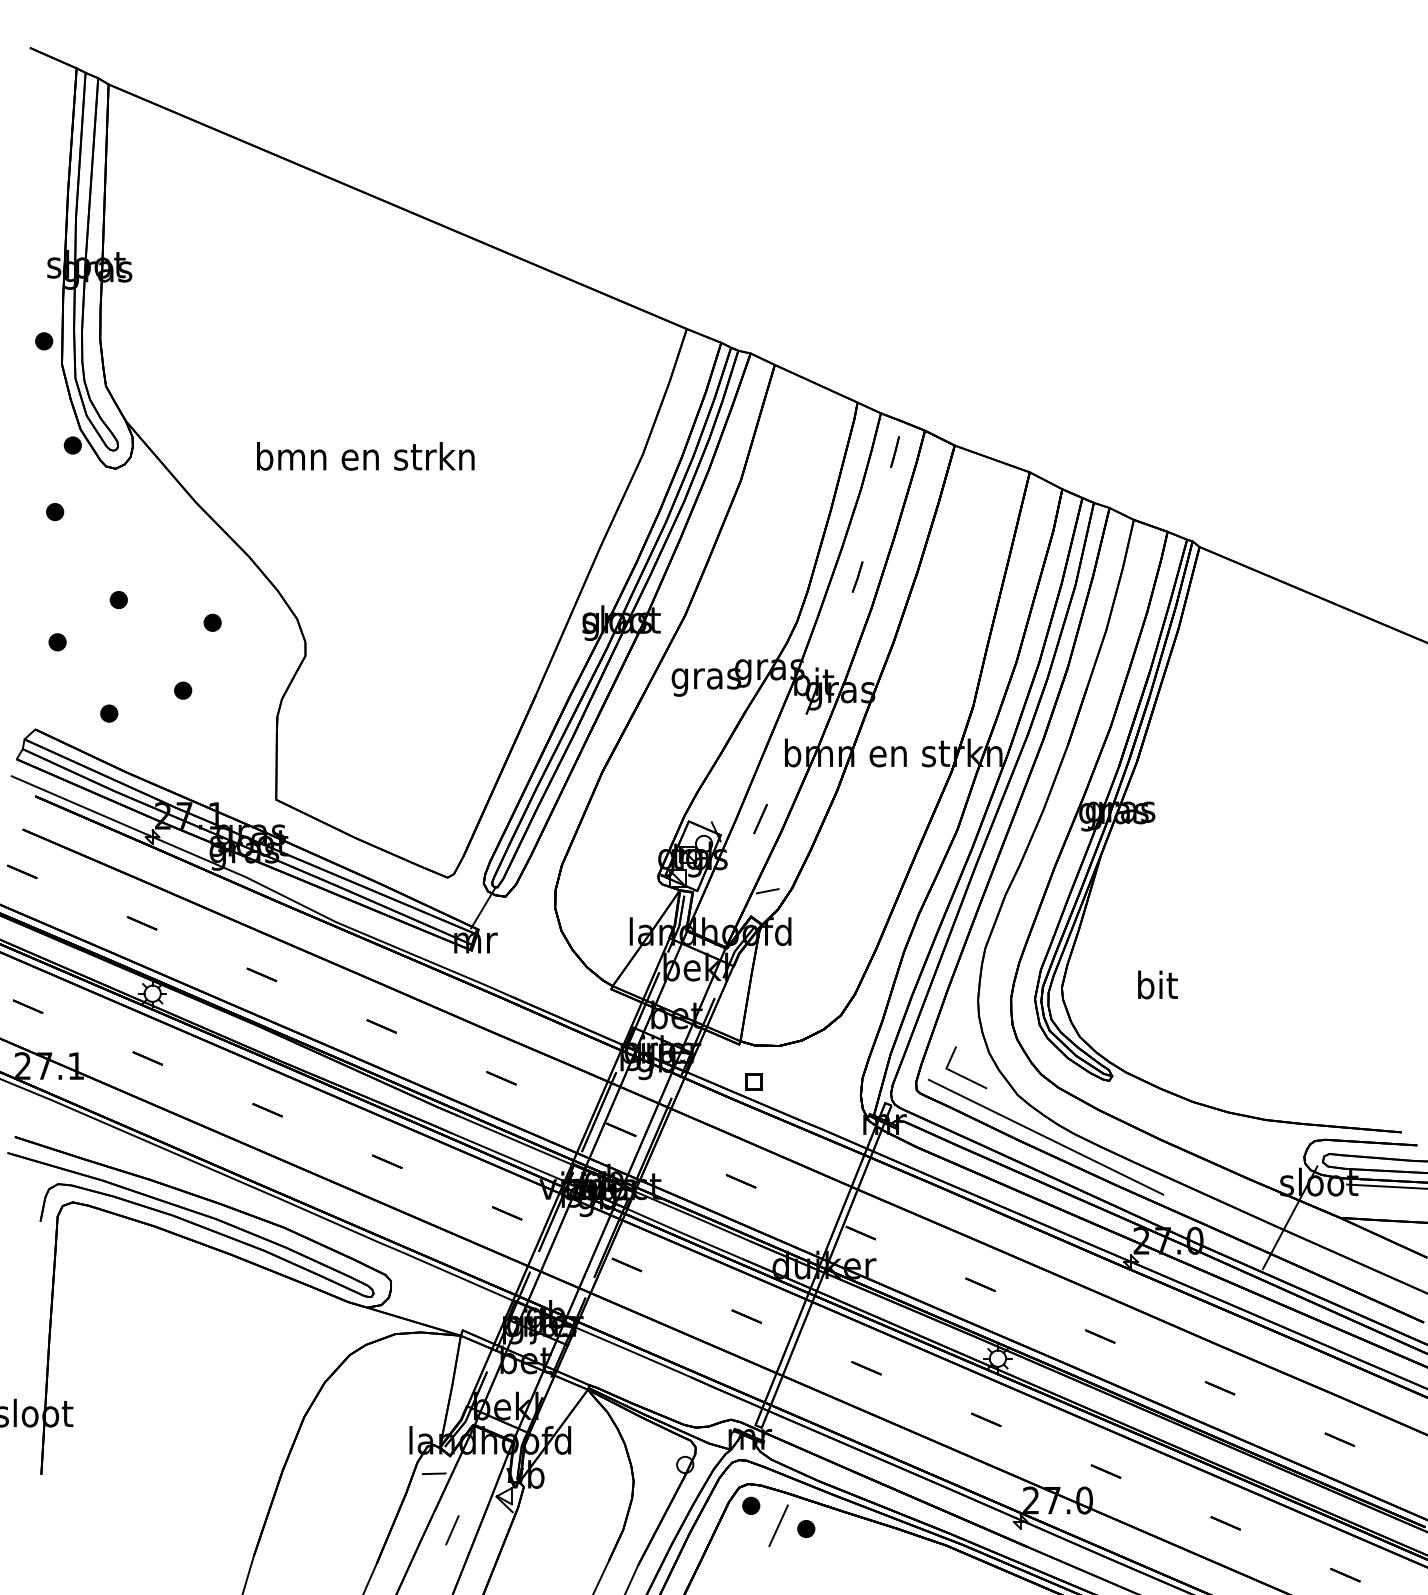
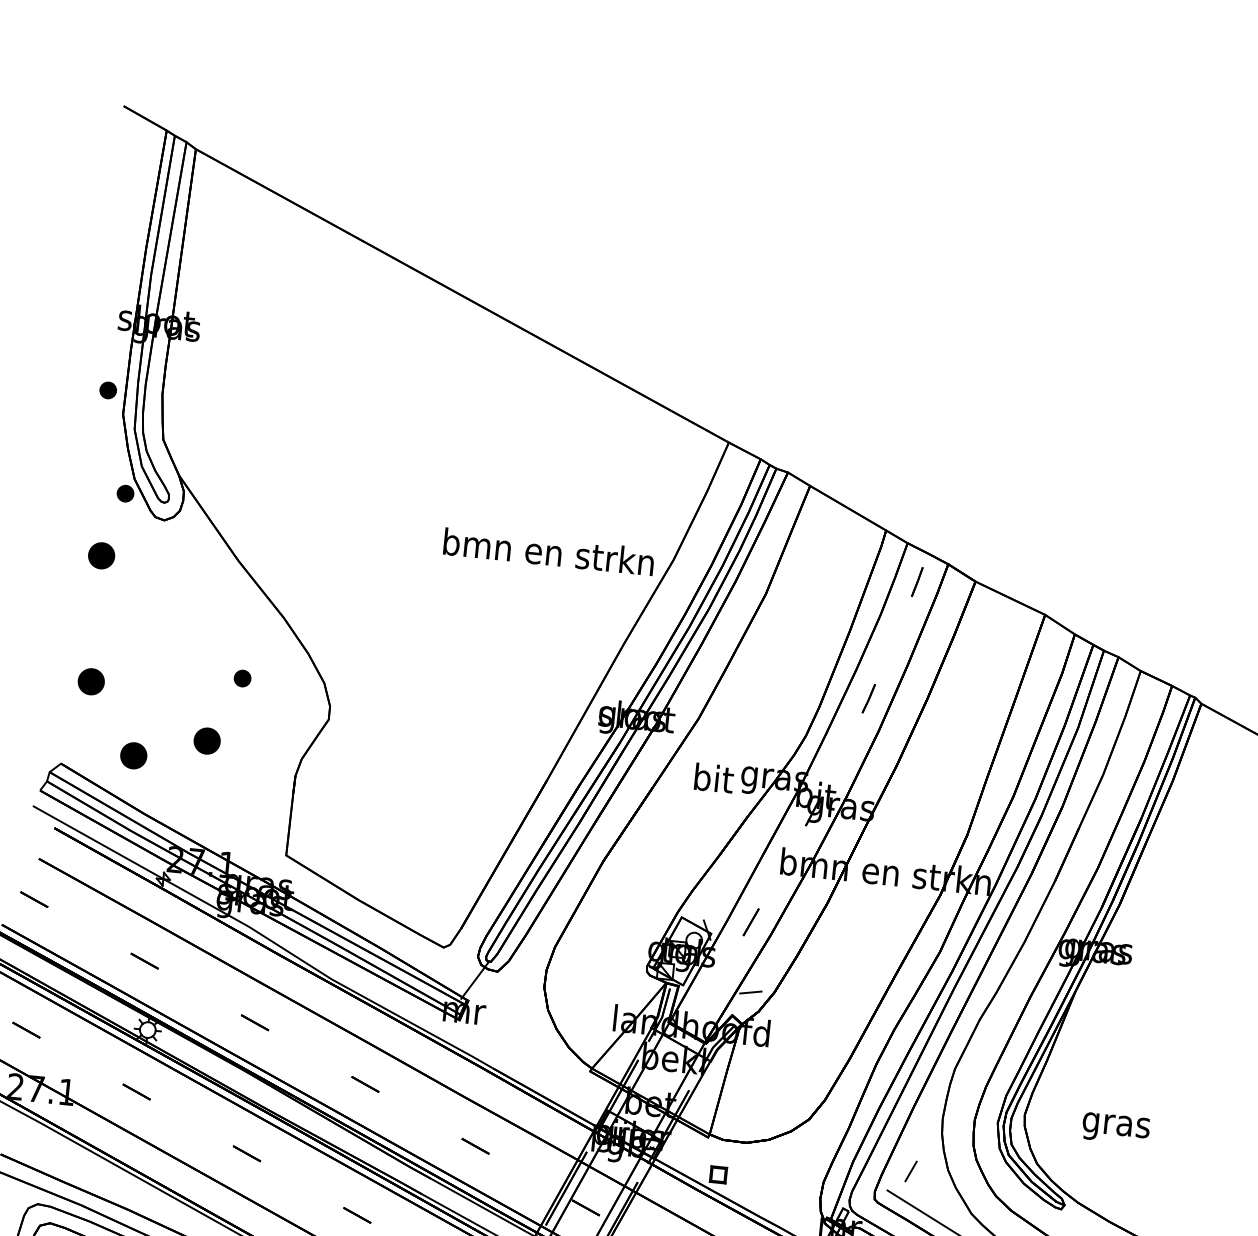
text: (365, 456) -> (548, 552), moved
part: (55, 512) -> (102, 556), size x1.6
part: (118, 600) -> (154, 647), removed
part: (57, 642) -> (91, 682), size x1.6
text: (706, 678) -> (713, 781), gras -> bit
part: (183, 690) -> (207, 740), size x1.6
part: (109, 713) -> (134, 755), size x1.6
text: (1156, 988) -> (1115, 1125), bit -> gras
line: (966, 1078) -> (923, 1192), removed

